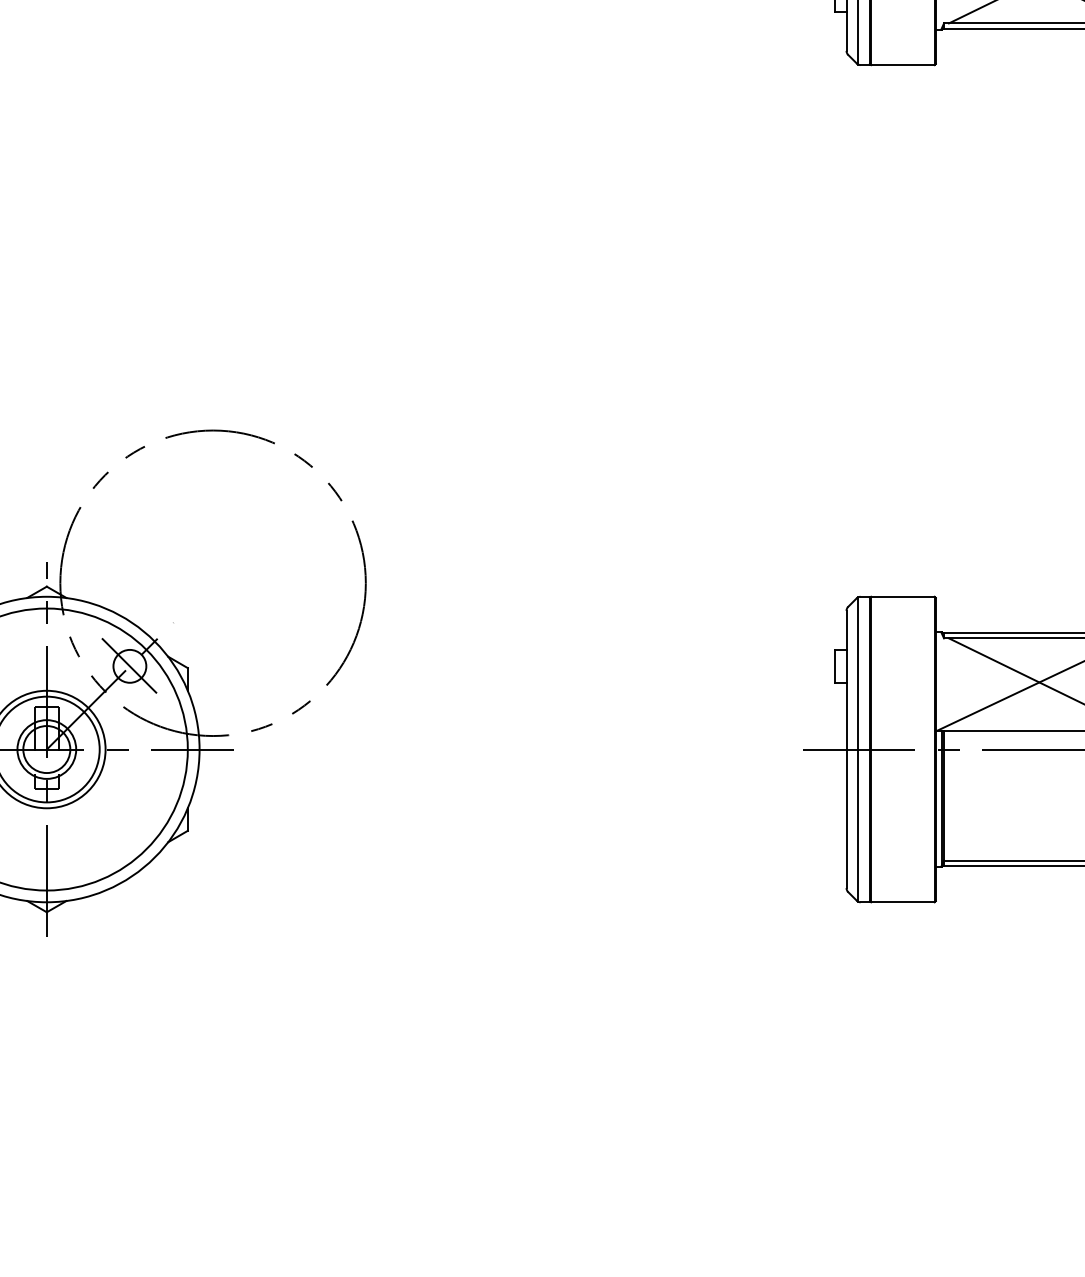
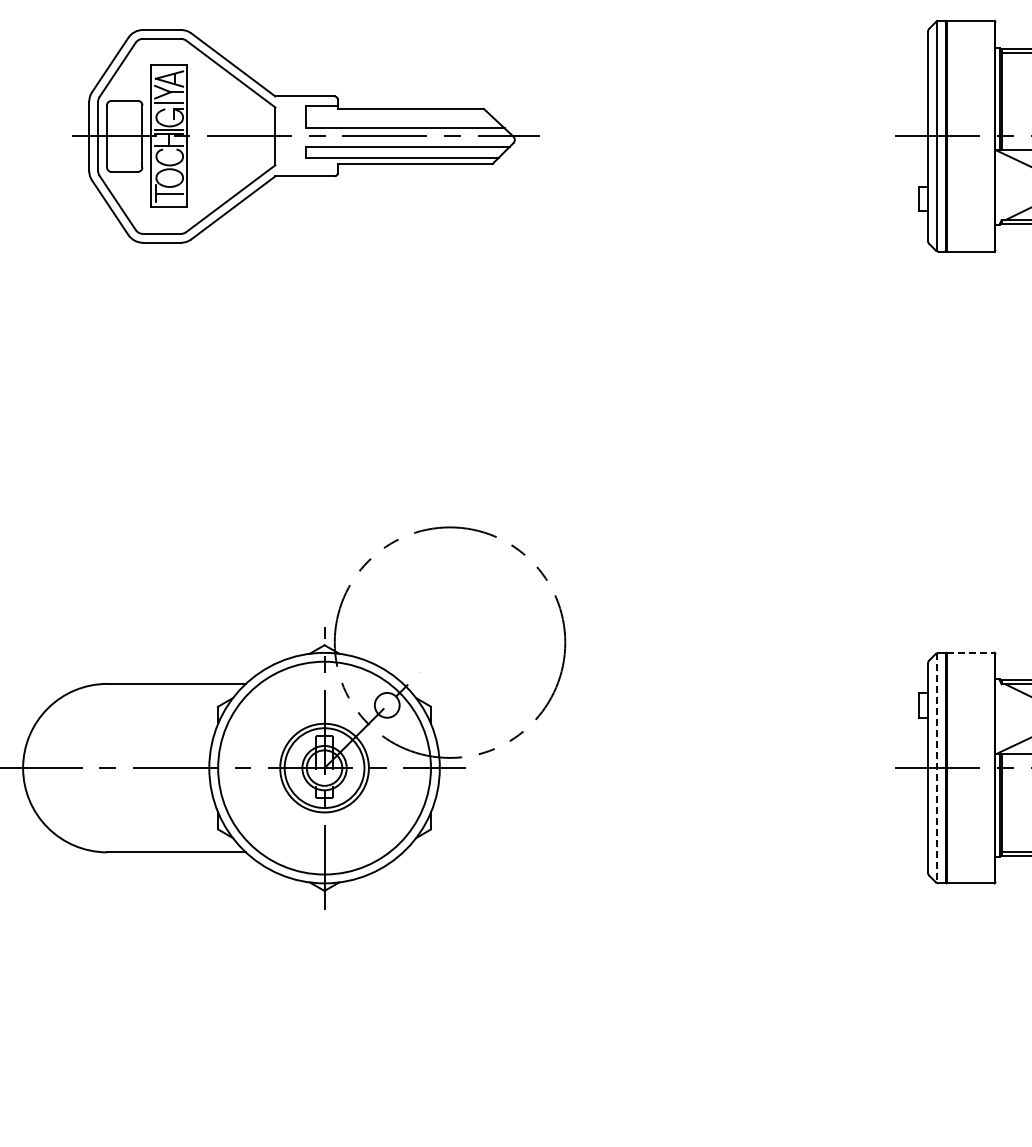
line: (902, 596) -> (970, 652), solid -> dashed
line: (128, 665) -> (386, 704), removed
line: (857, 750) -> (936, 768), solid -> dashed

